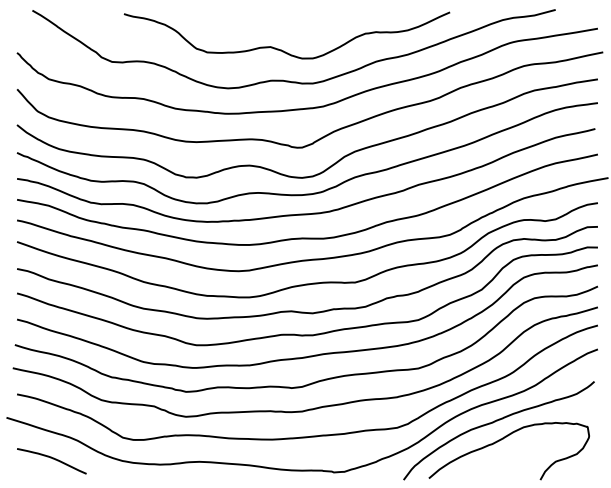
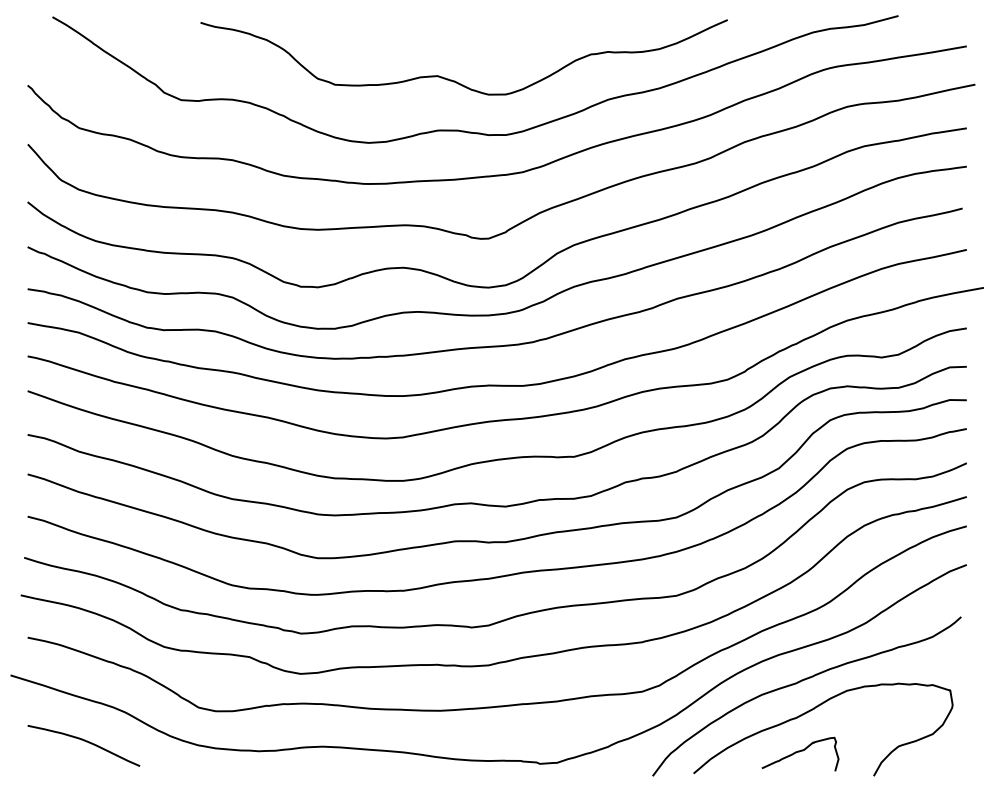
curve: (495, 465) -> (801, 752), added

